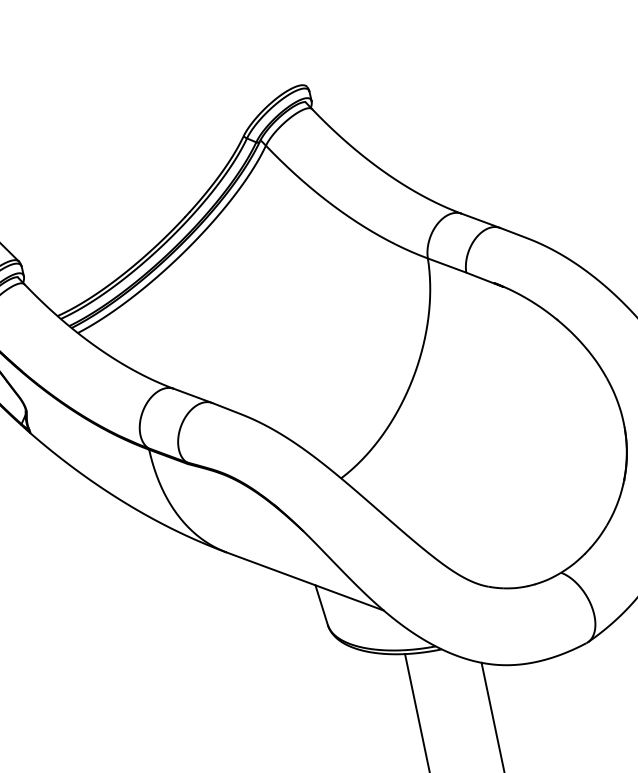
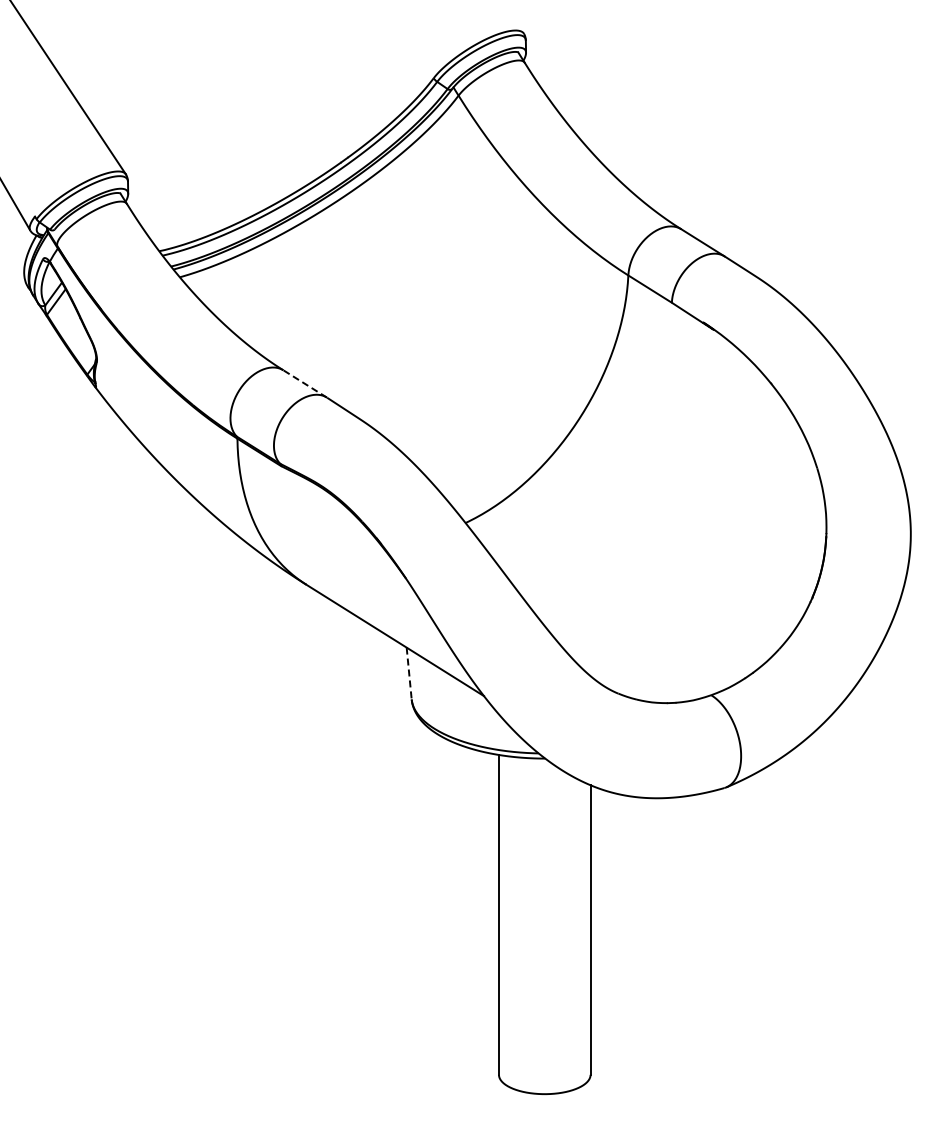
line: (193, 395) -> (305, 383), solid -> dashed
line: (322, 605) -> (409, 674), solid -> dashed

